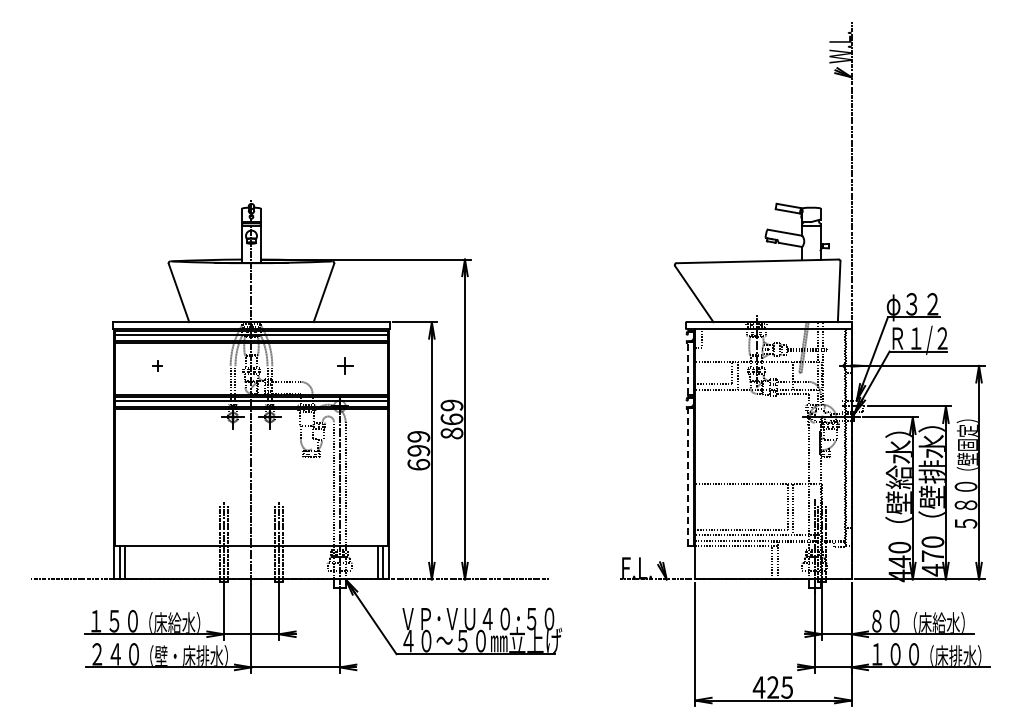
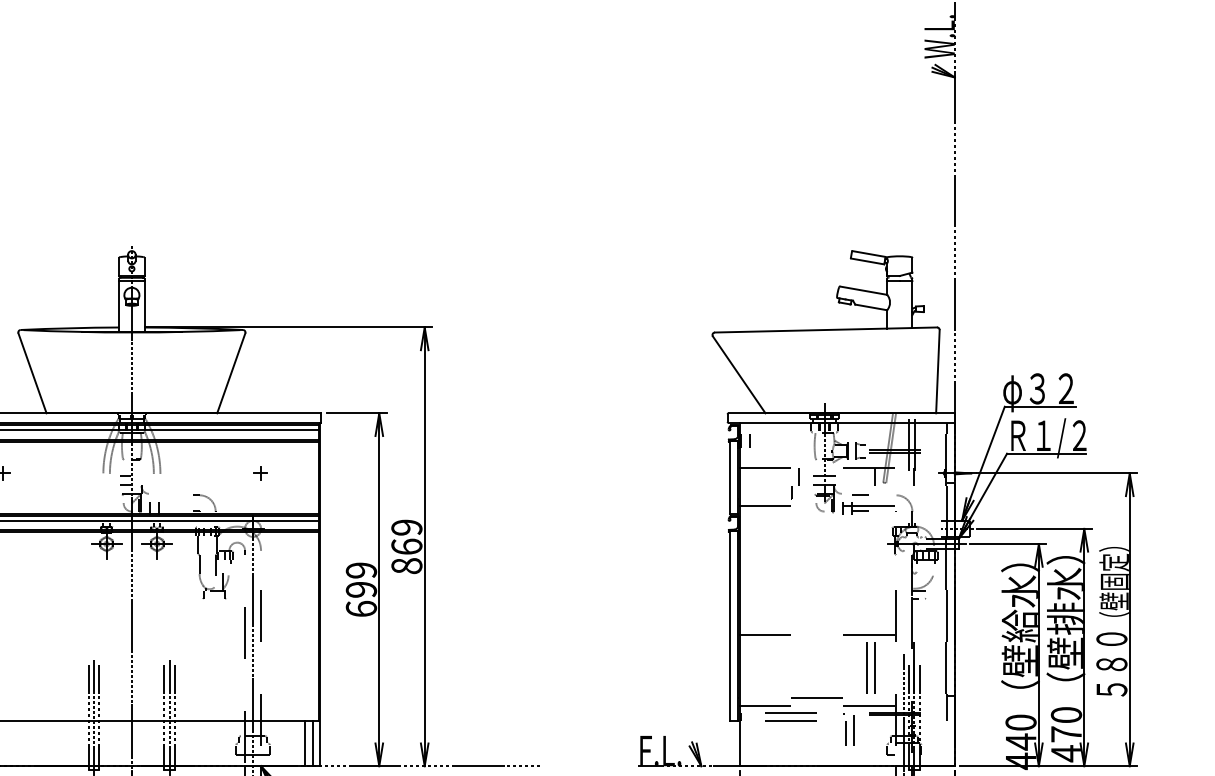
part: (345, 365) -> (260, 472), size x0.62
line: (687, 368) -> (729, 476), dashed -> solid
line: (687, 476) -> (729, 625), dashed -> solid

